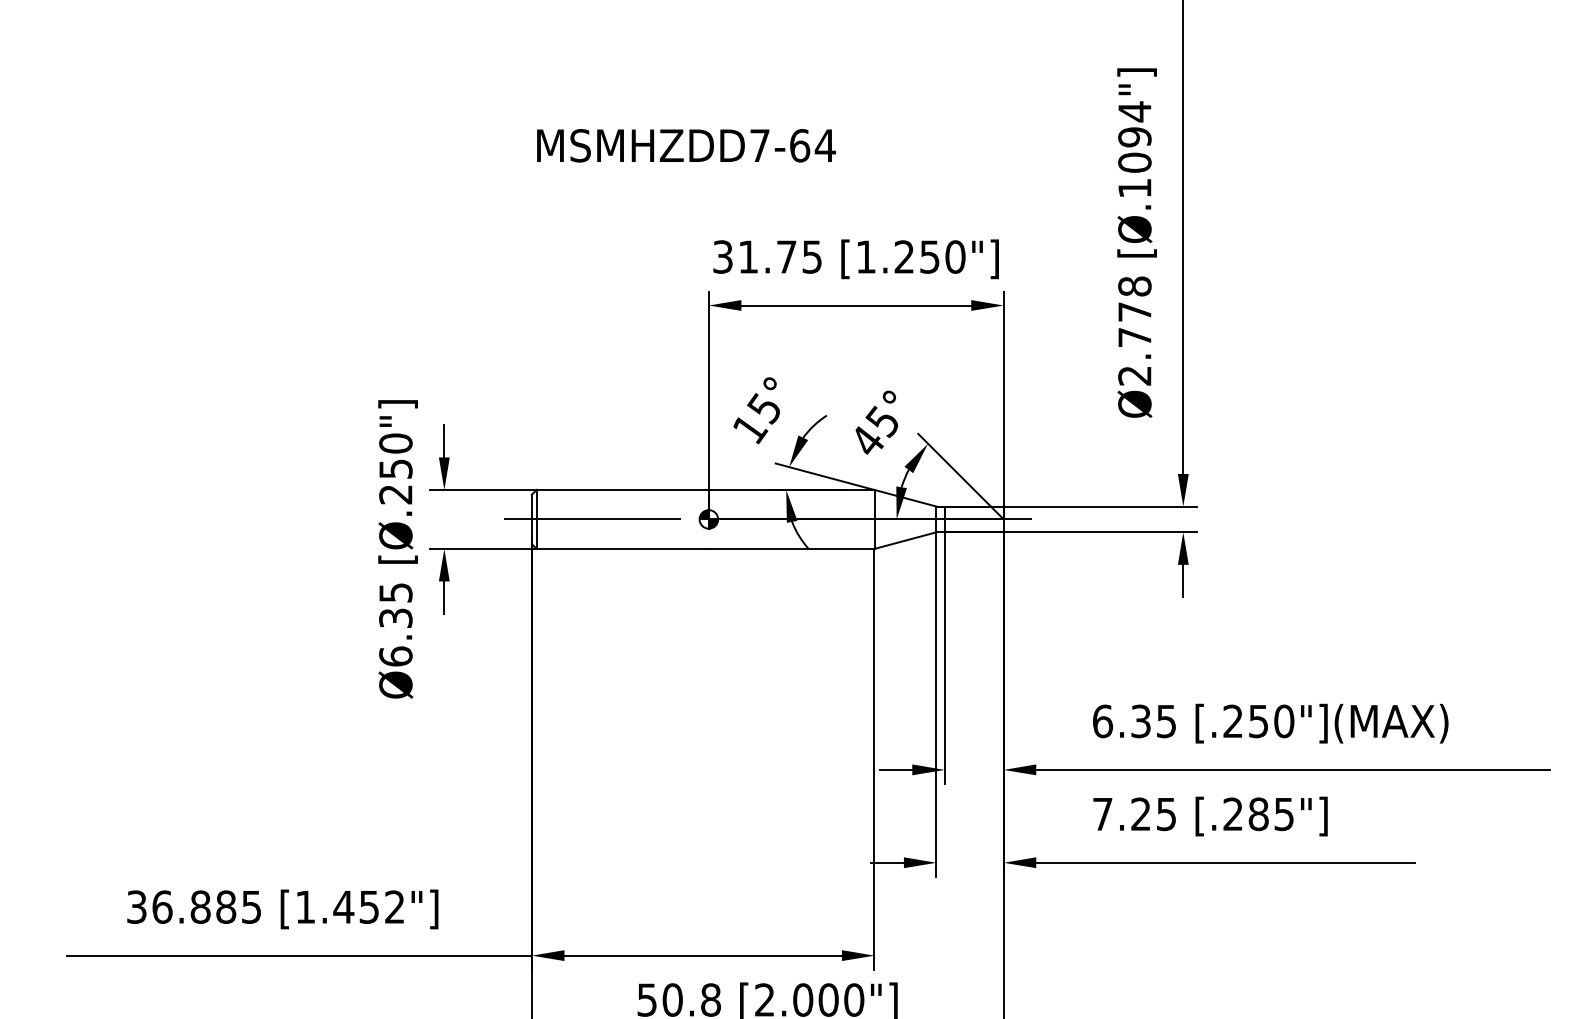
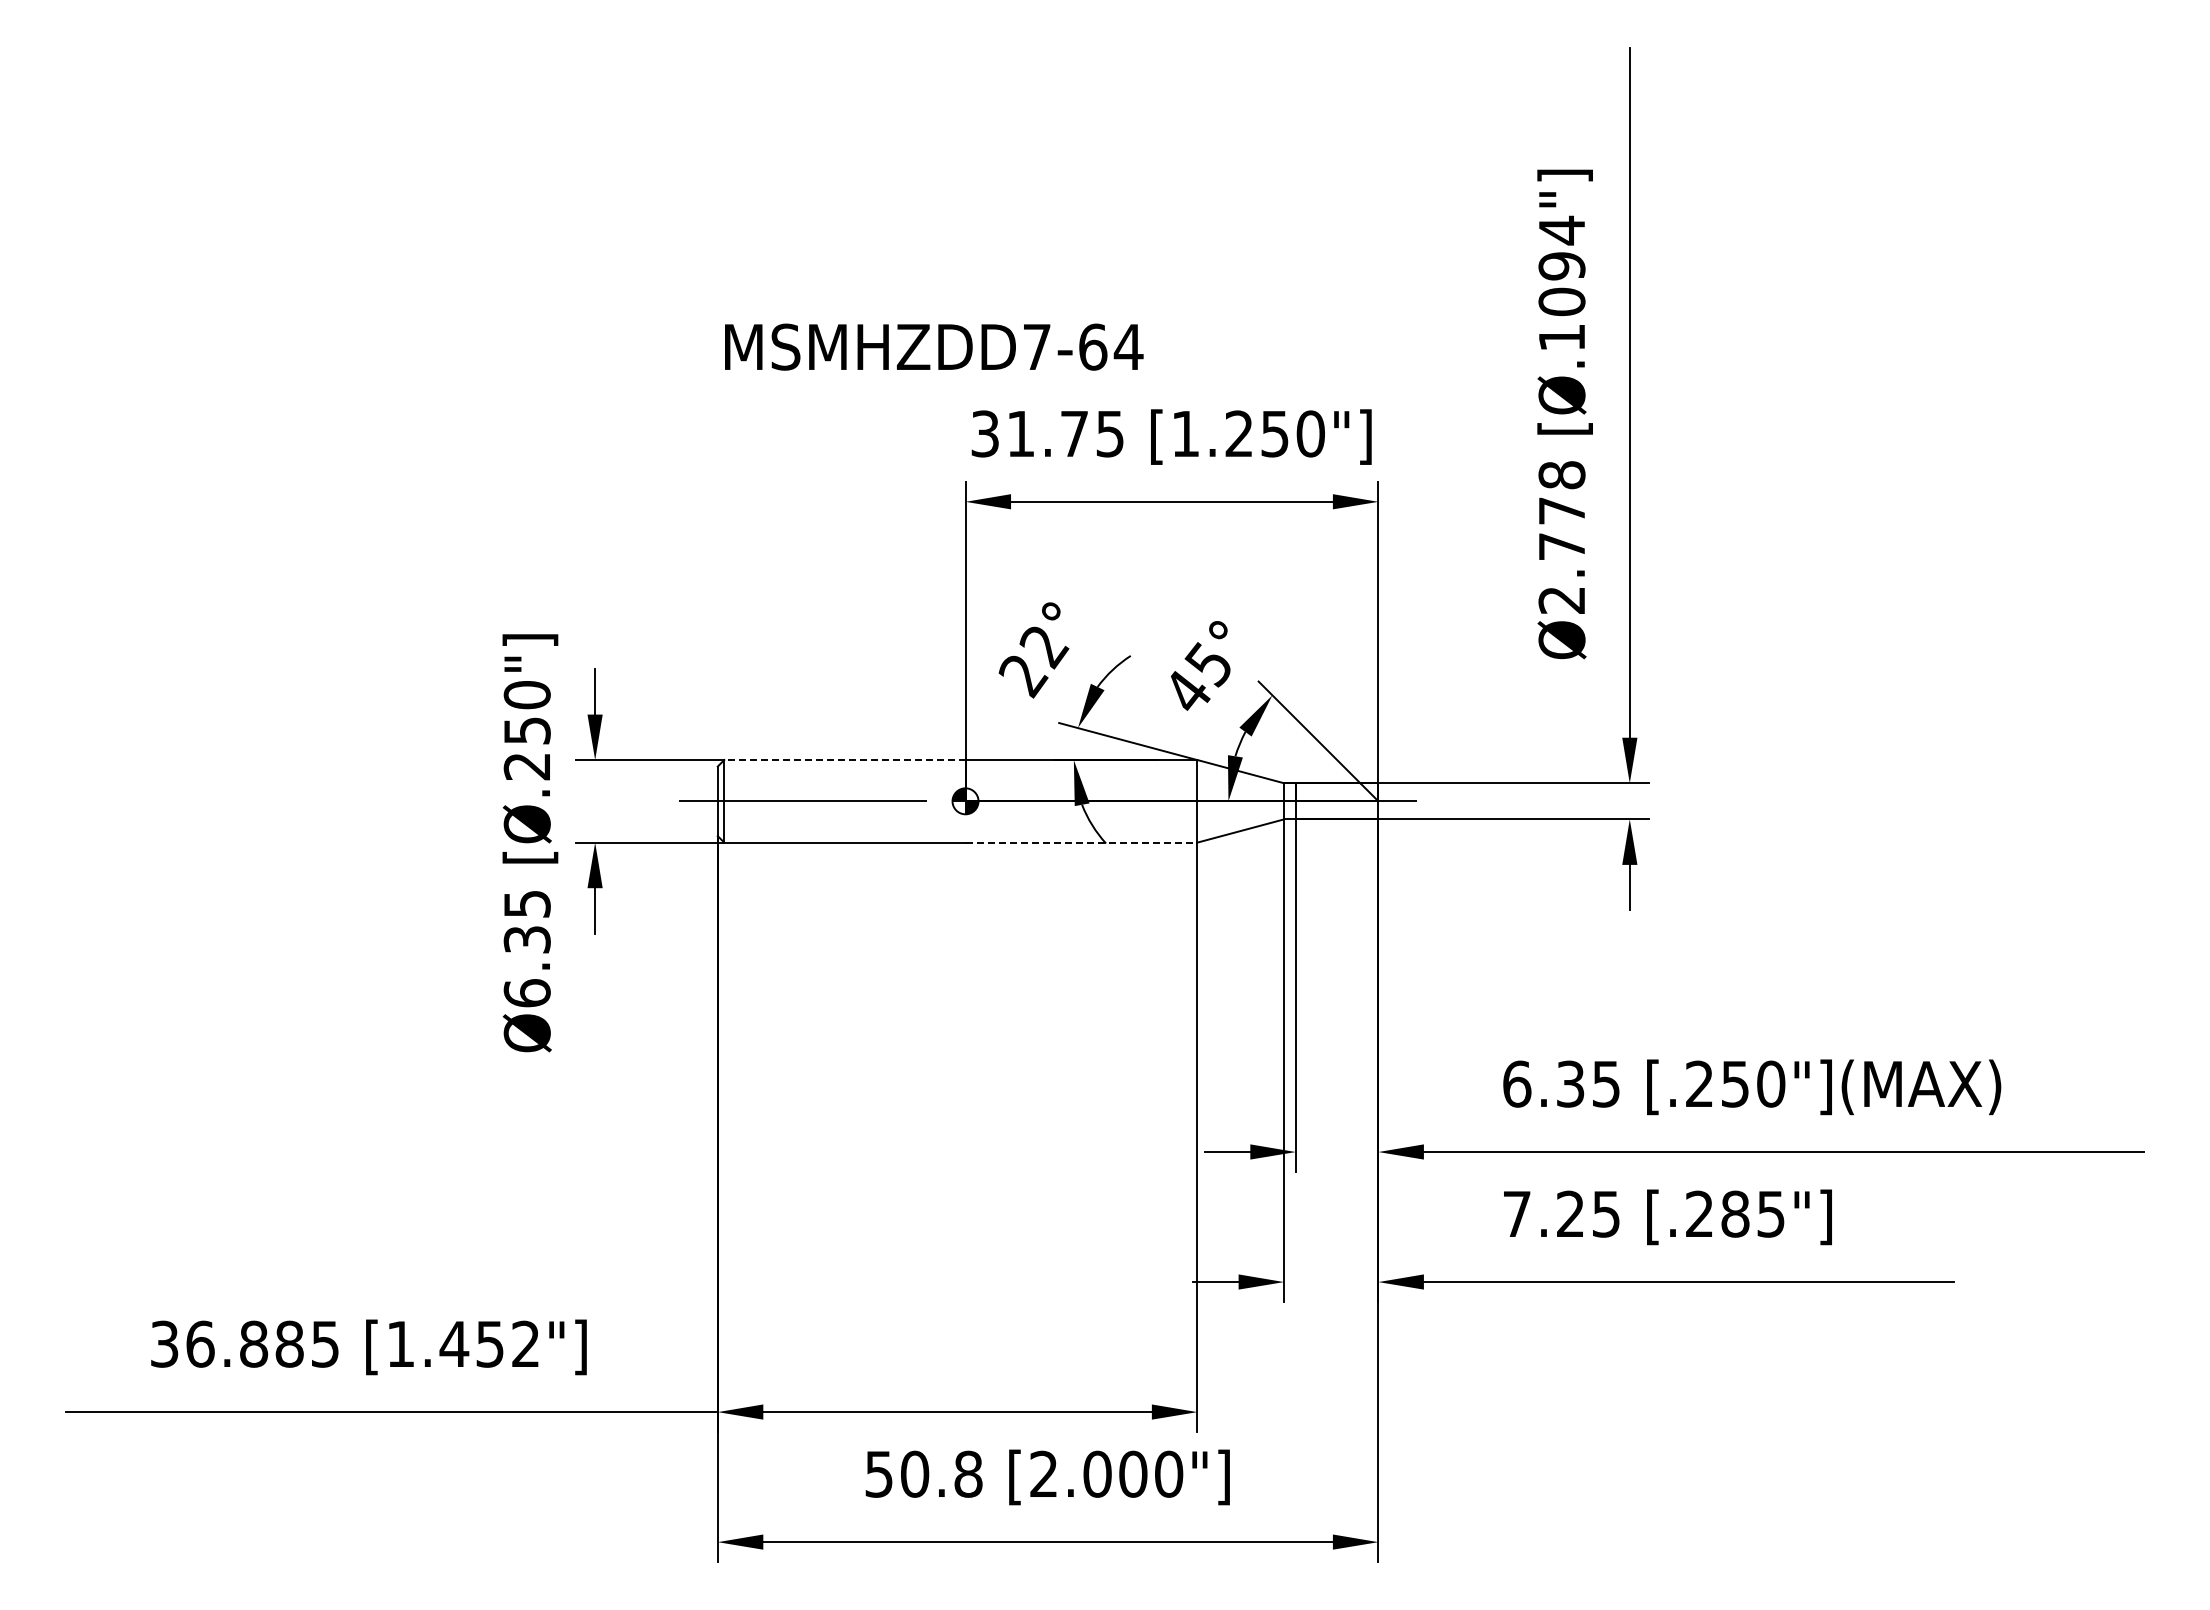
text: (686, 145) -> (934, 346), moved
text: (757, 419) -> (1033, 661), 15° -> 22°
line: (622, 490) -> (844, 760), solid -> dashed
line: (791, 548) -> (1081, 842), solid -> dashed

